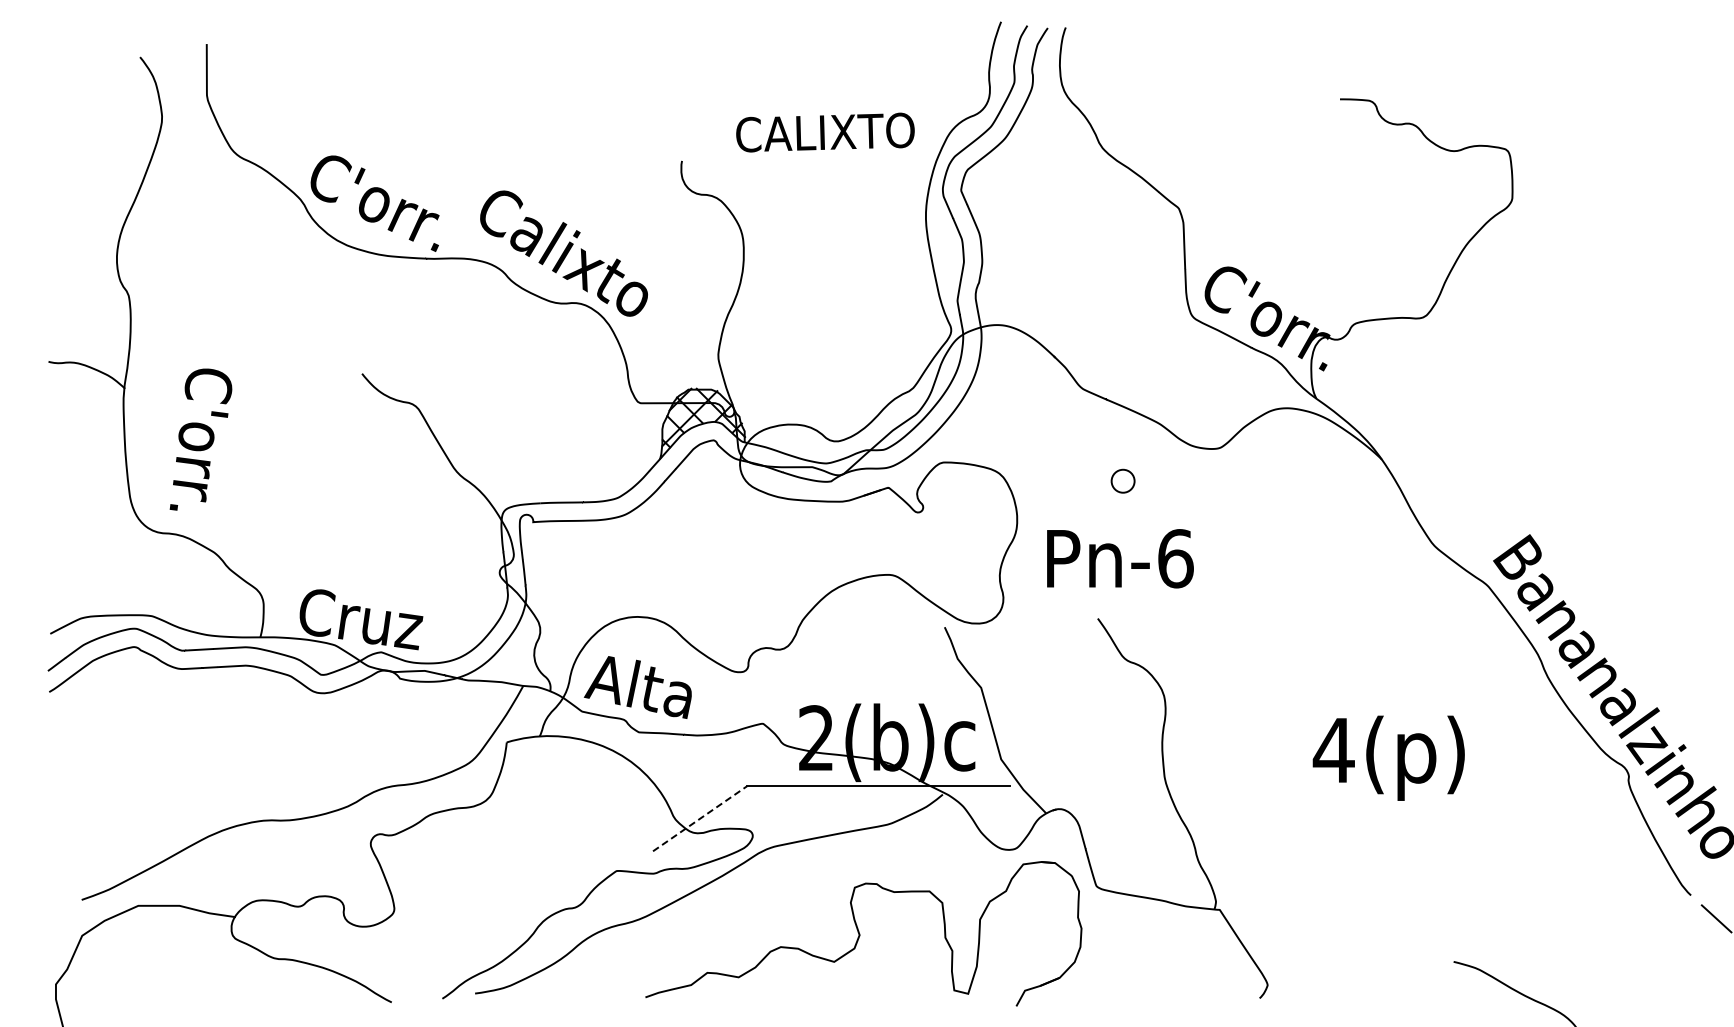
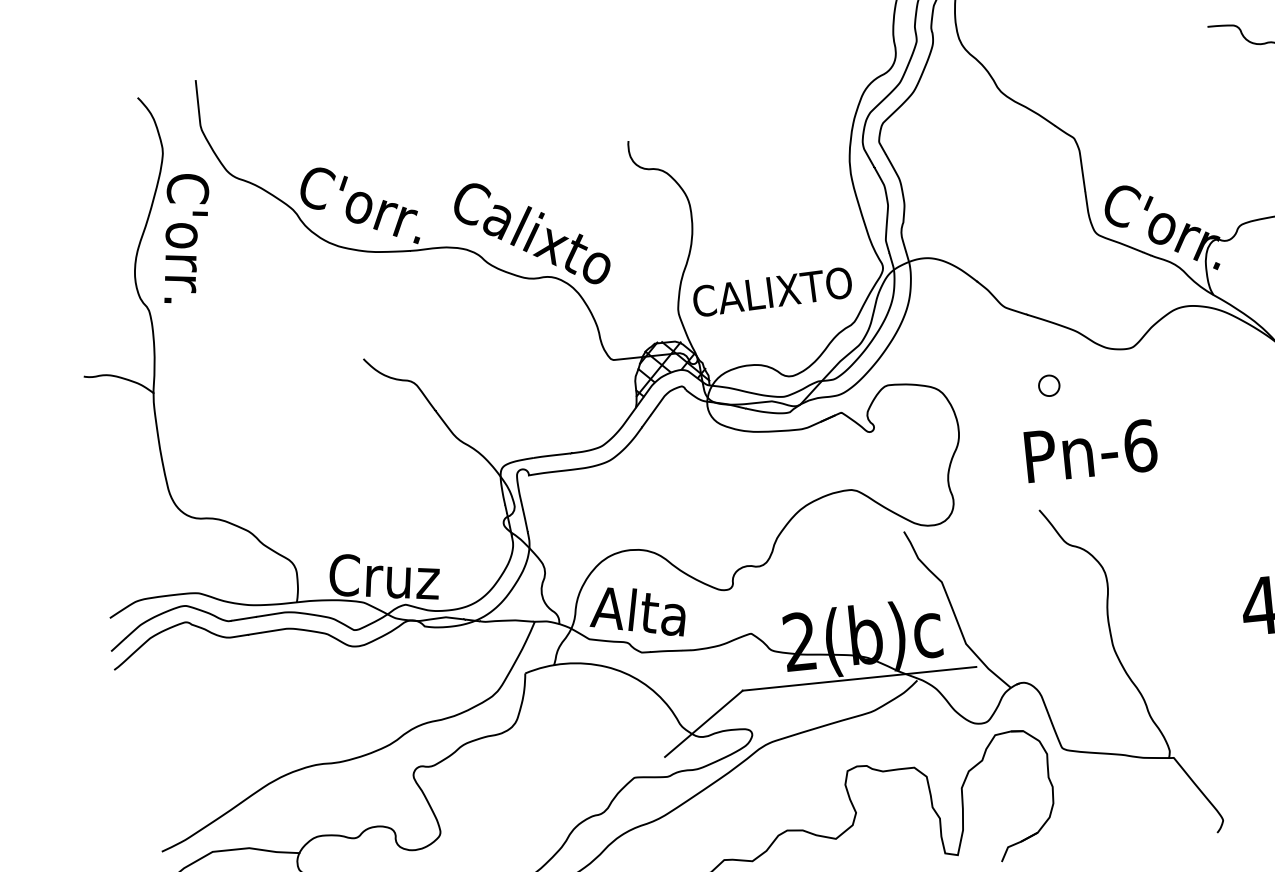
text: (825, 132) -> (772, 292), moved
text: (200, 439) -> (185, 237), moved
text: (1120, 558) -> (1091, 450), moved
line: (700, 818) -> (704, 723), dashed -> solid

